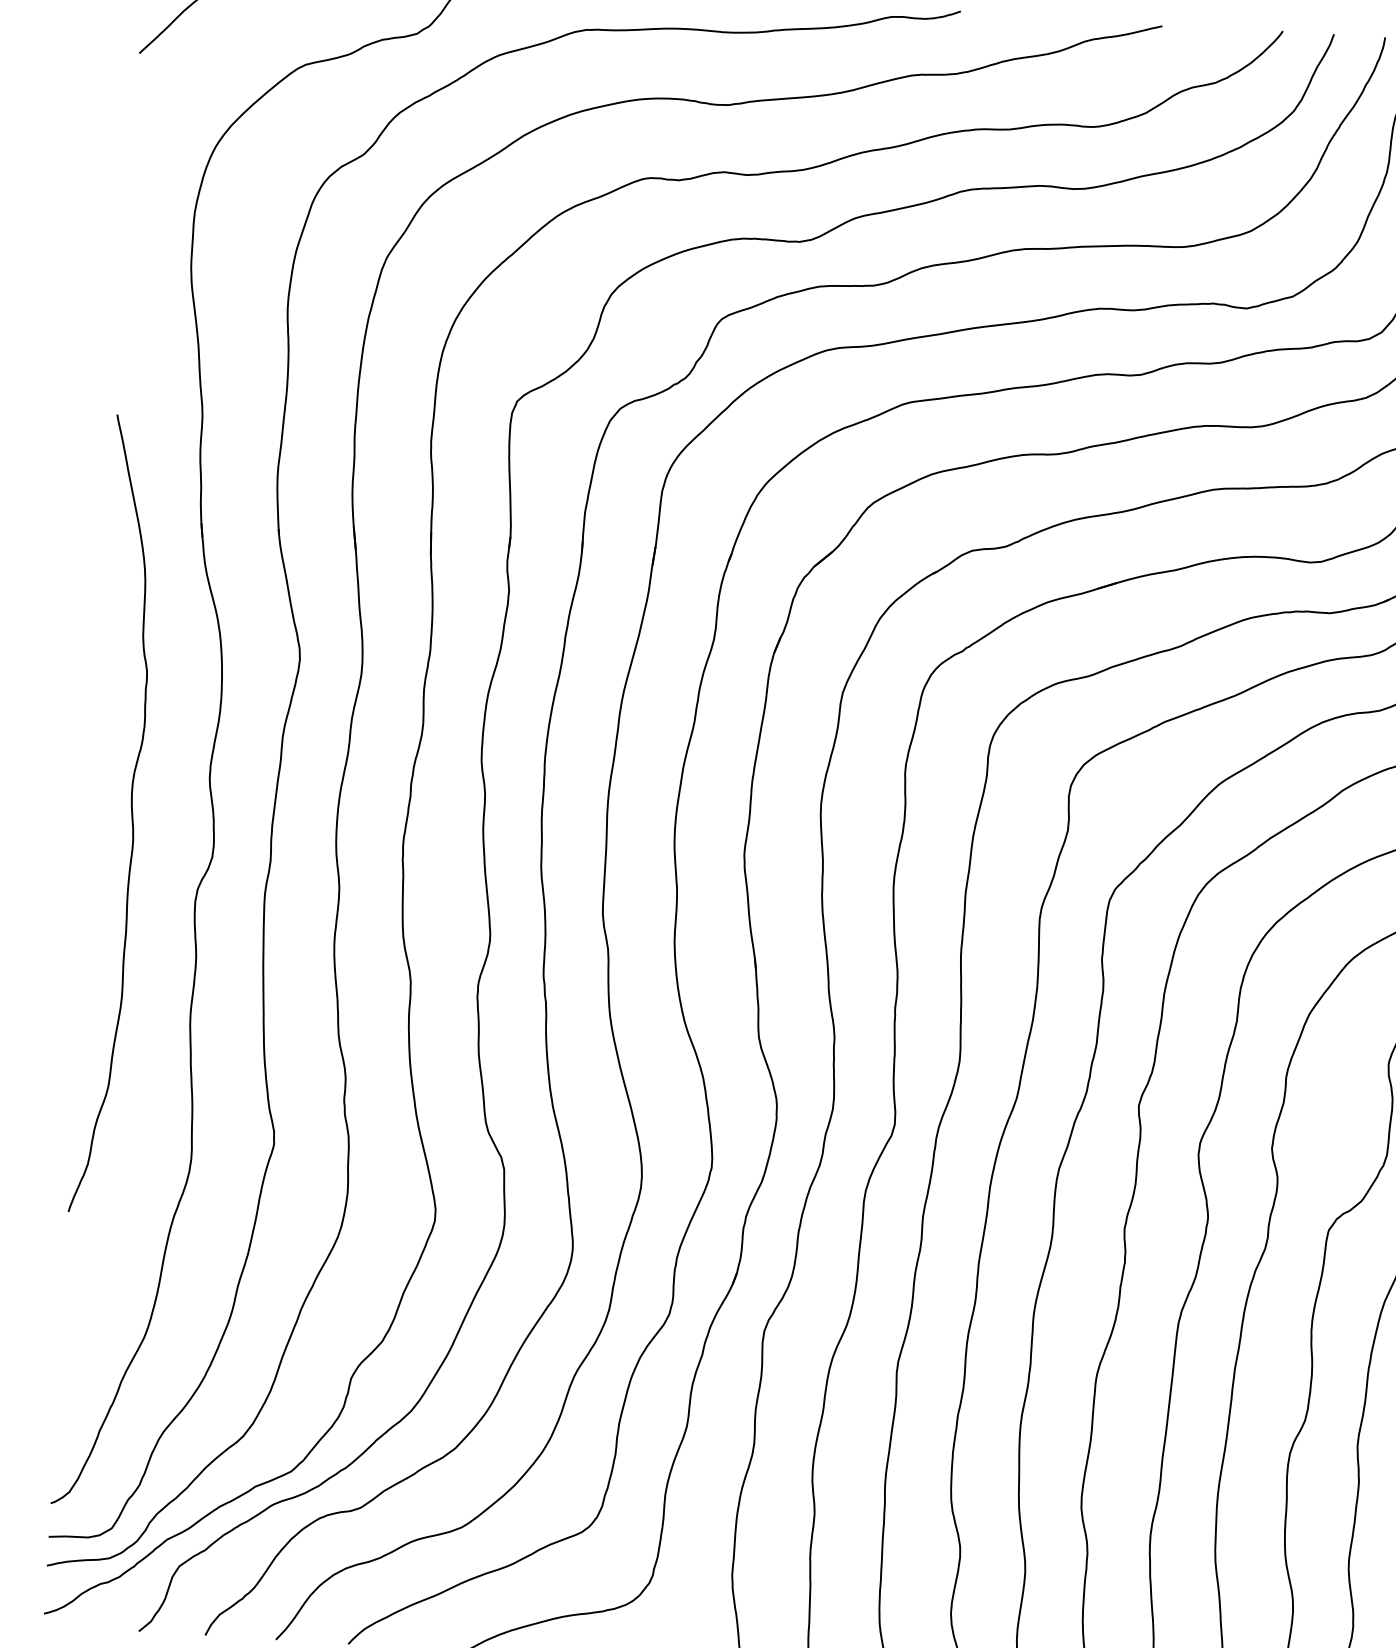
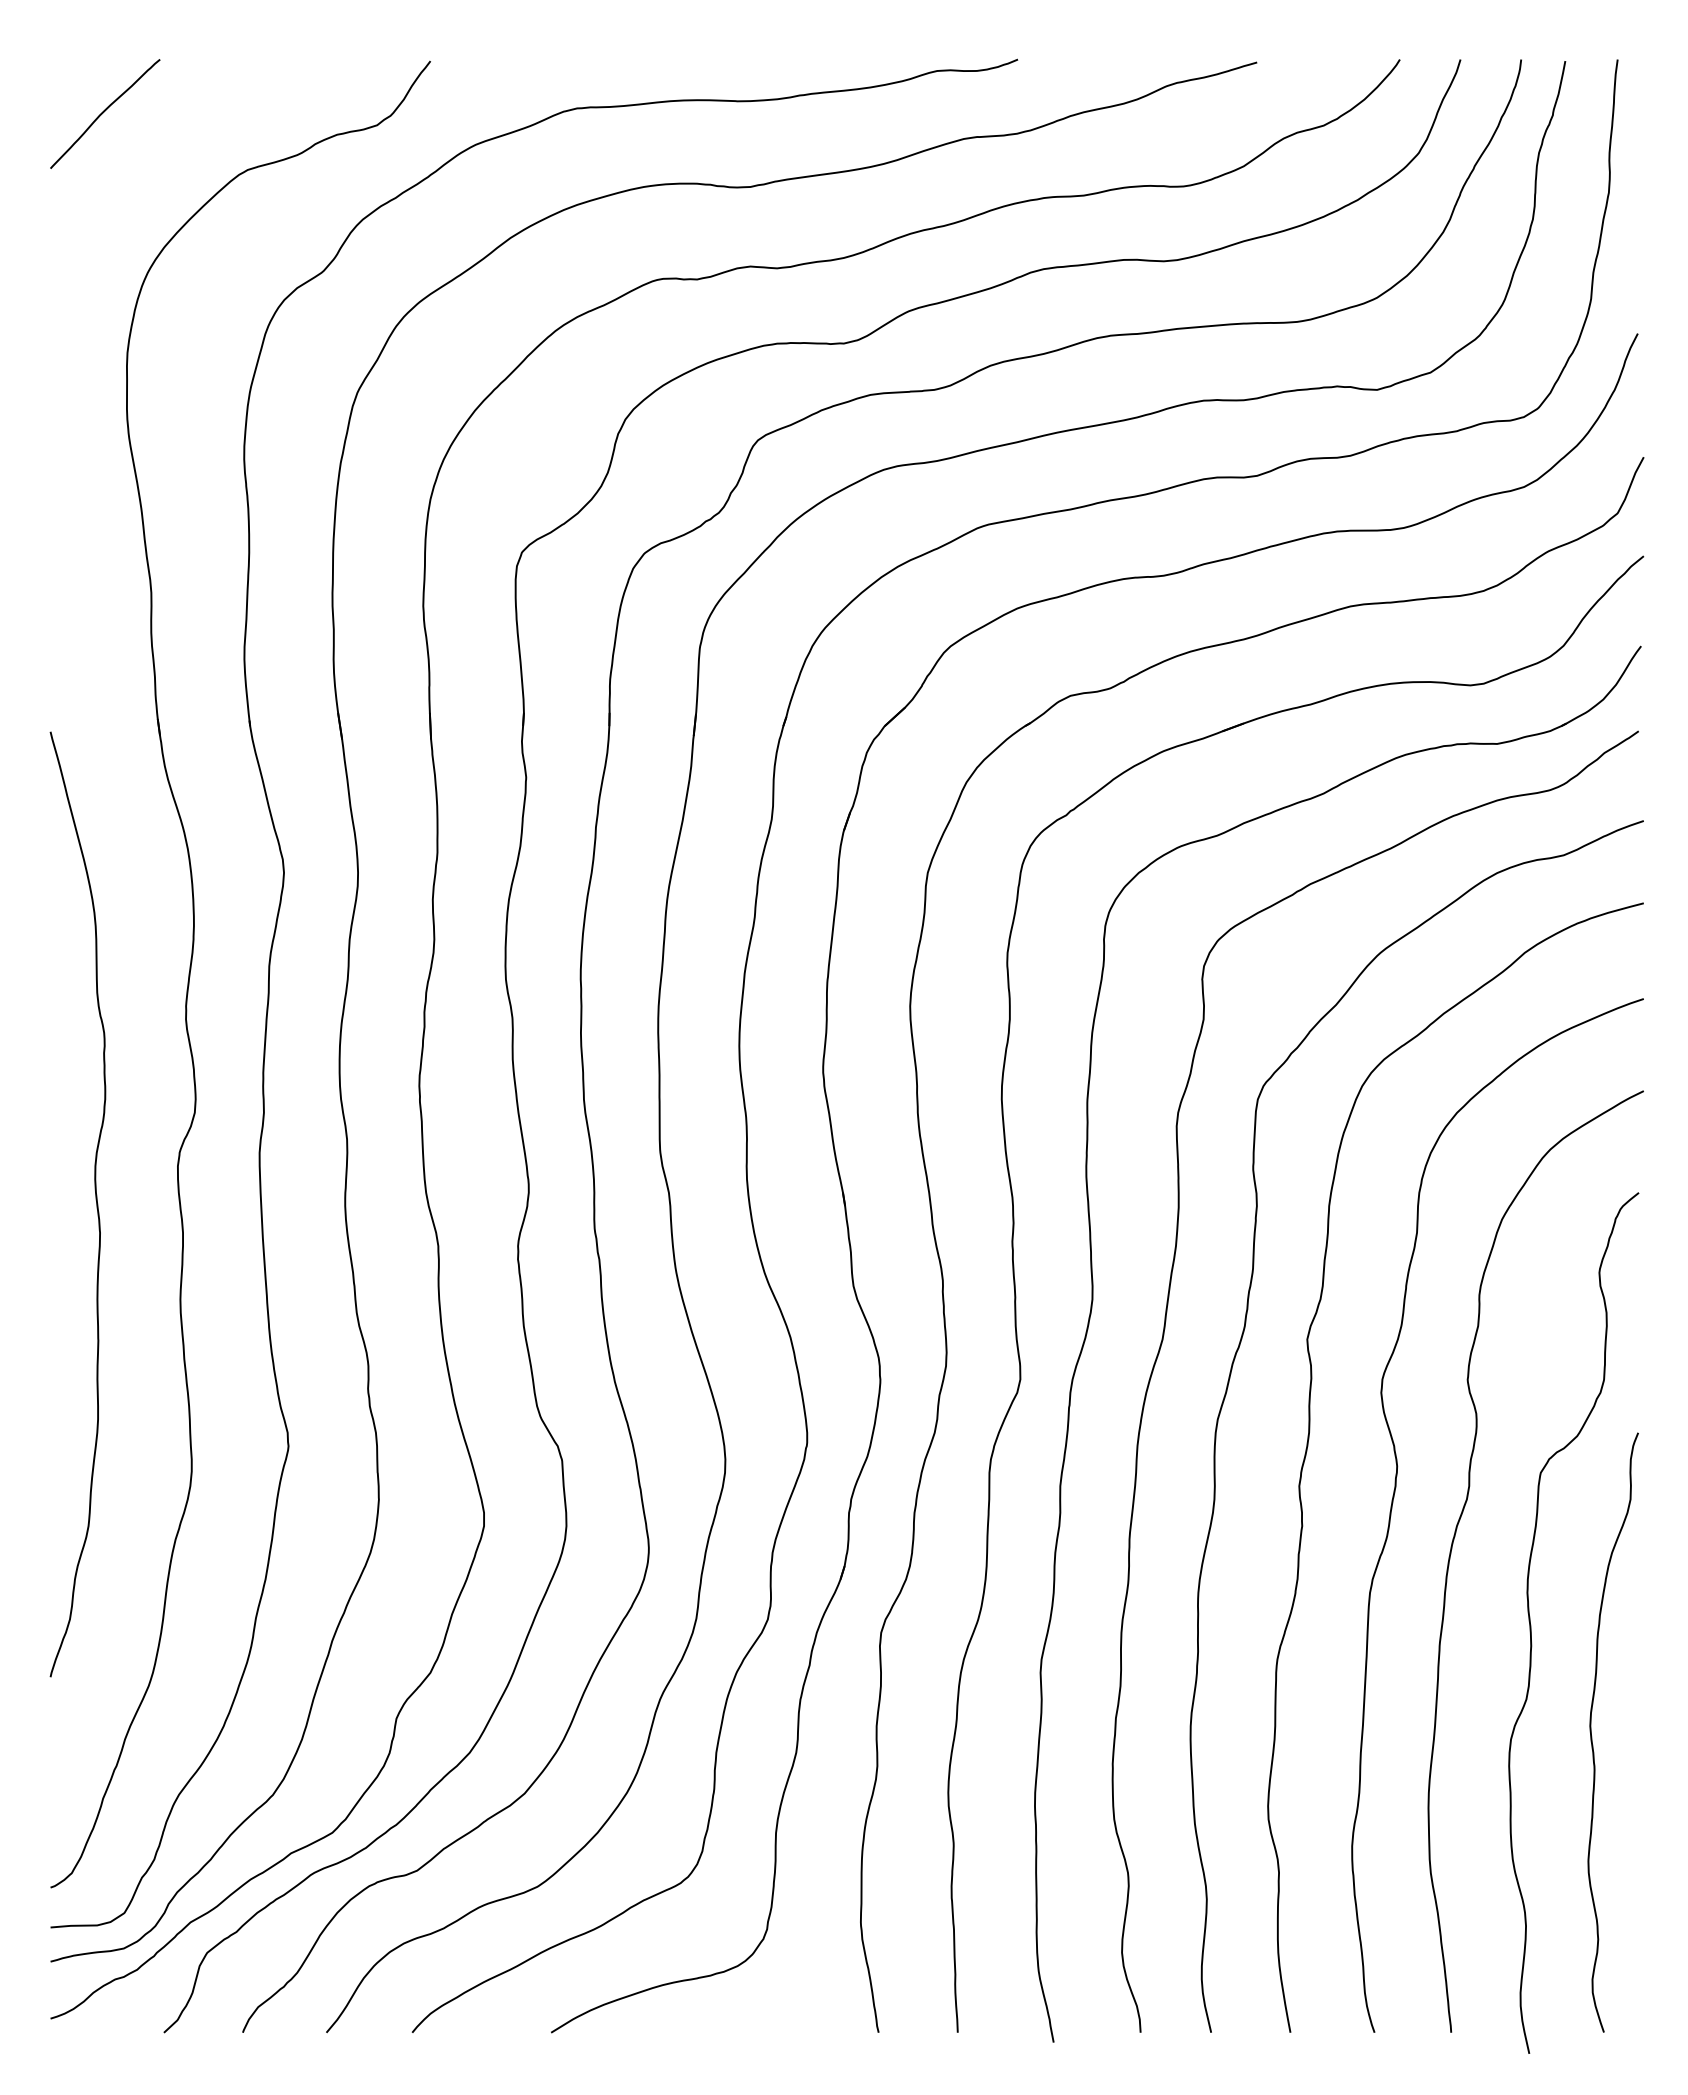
curve: (131, 812) -> (95, 1200), moved

